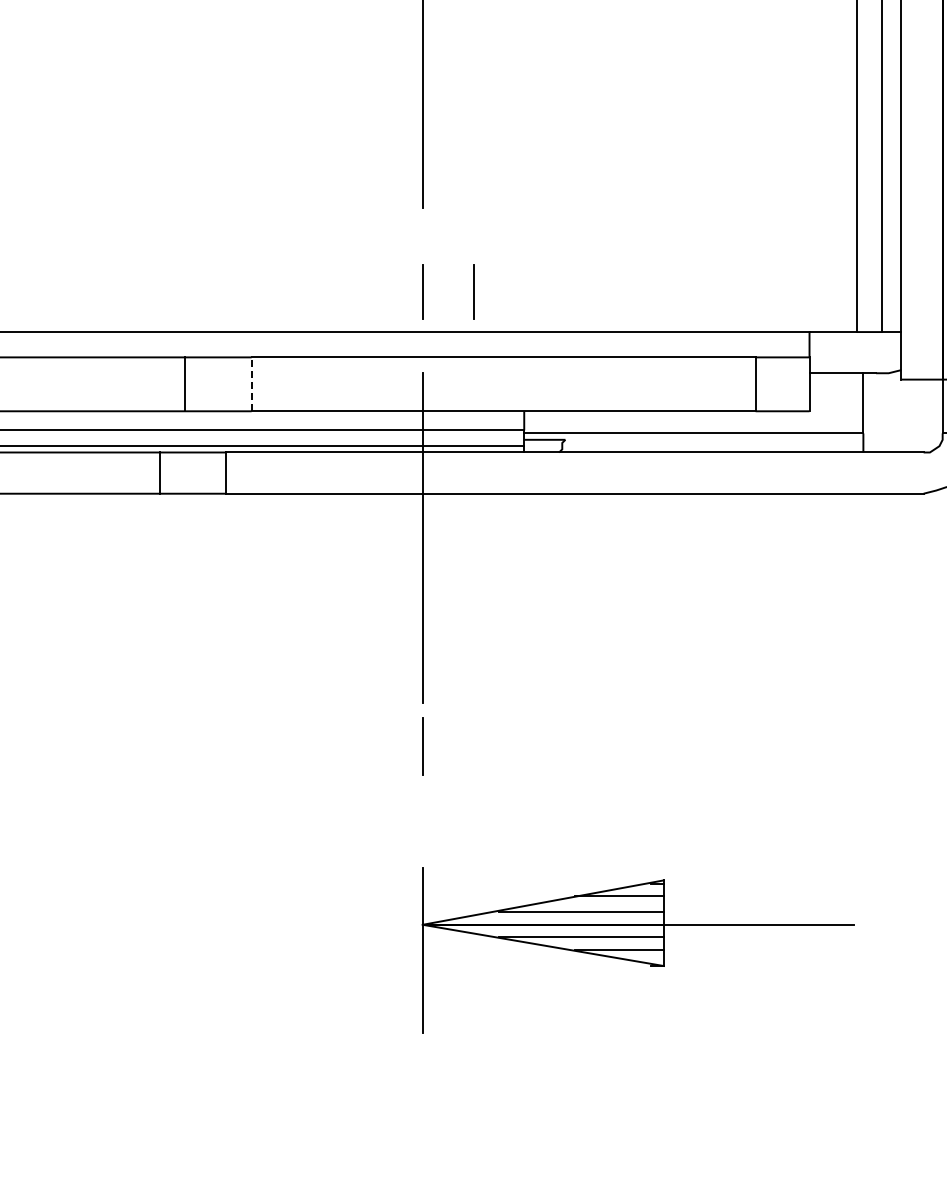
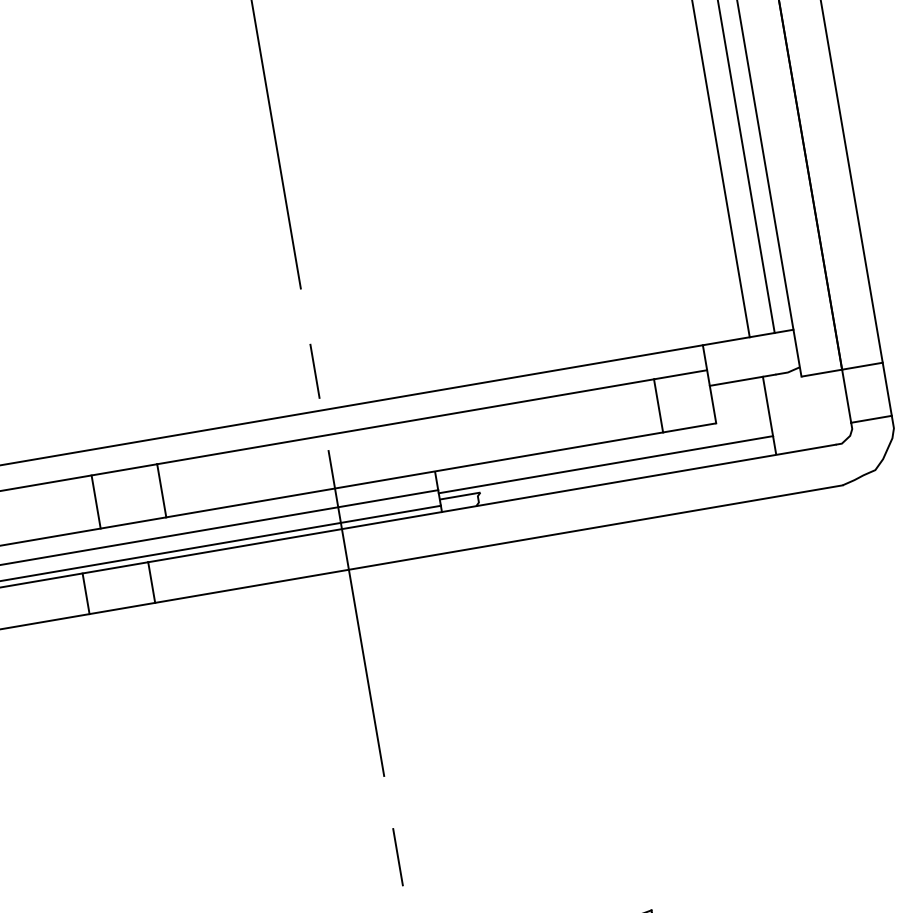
line: (473, 291) -> (364, 361), removed
line: (251, 384) -> (161, 490), dashed -> solid
line: (422, 746) -> (397, 857), moved

